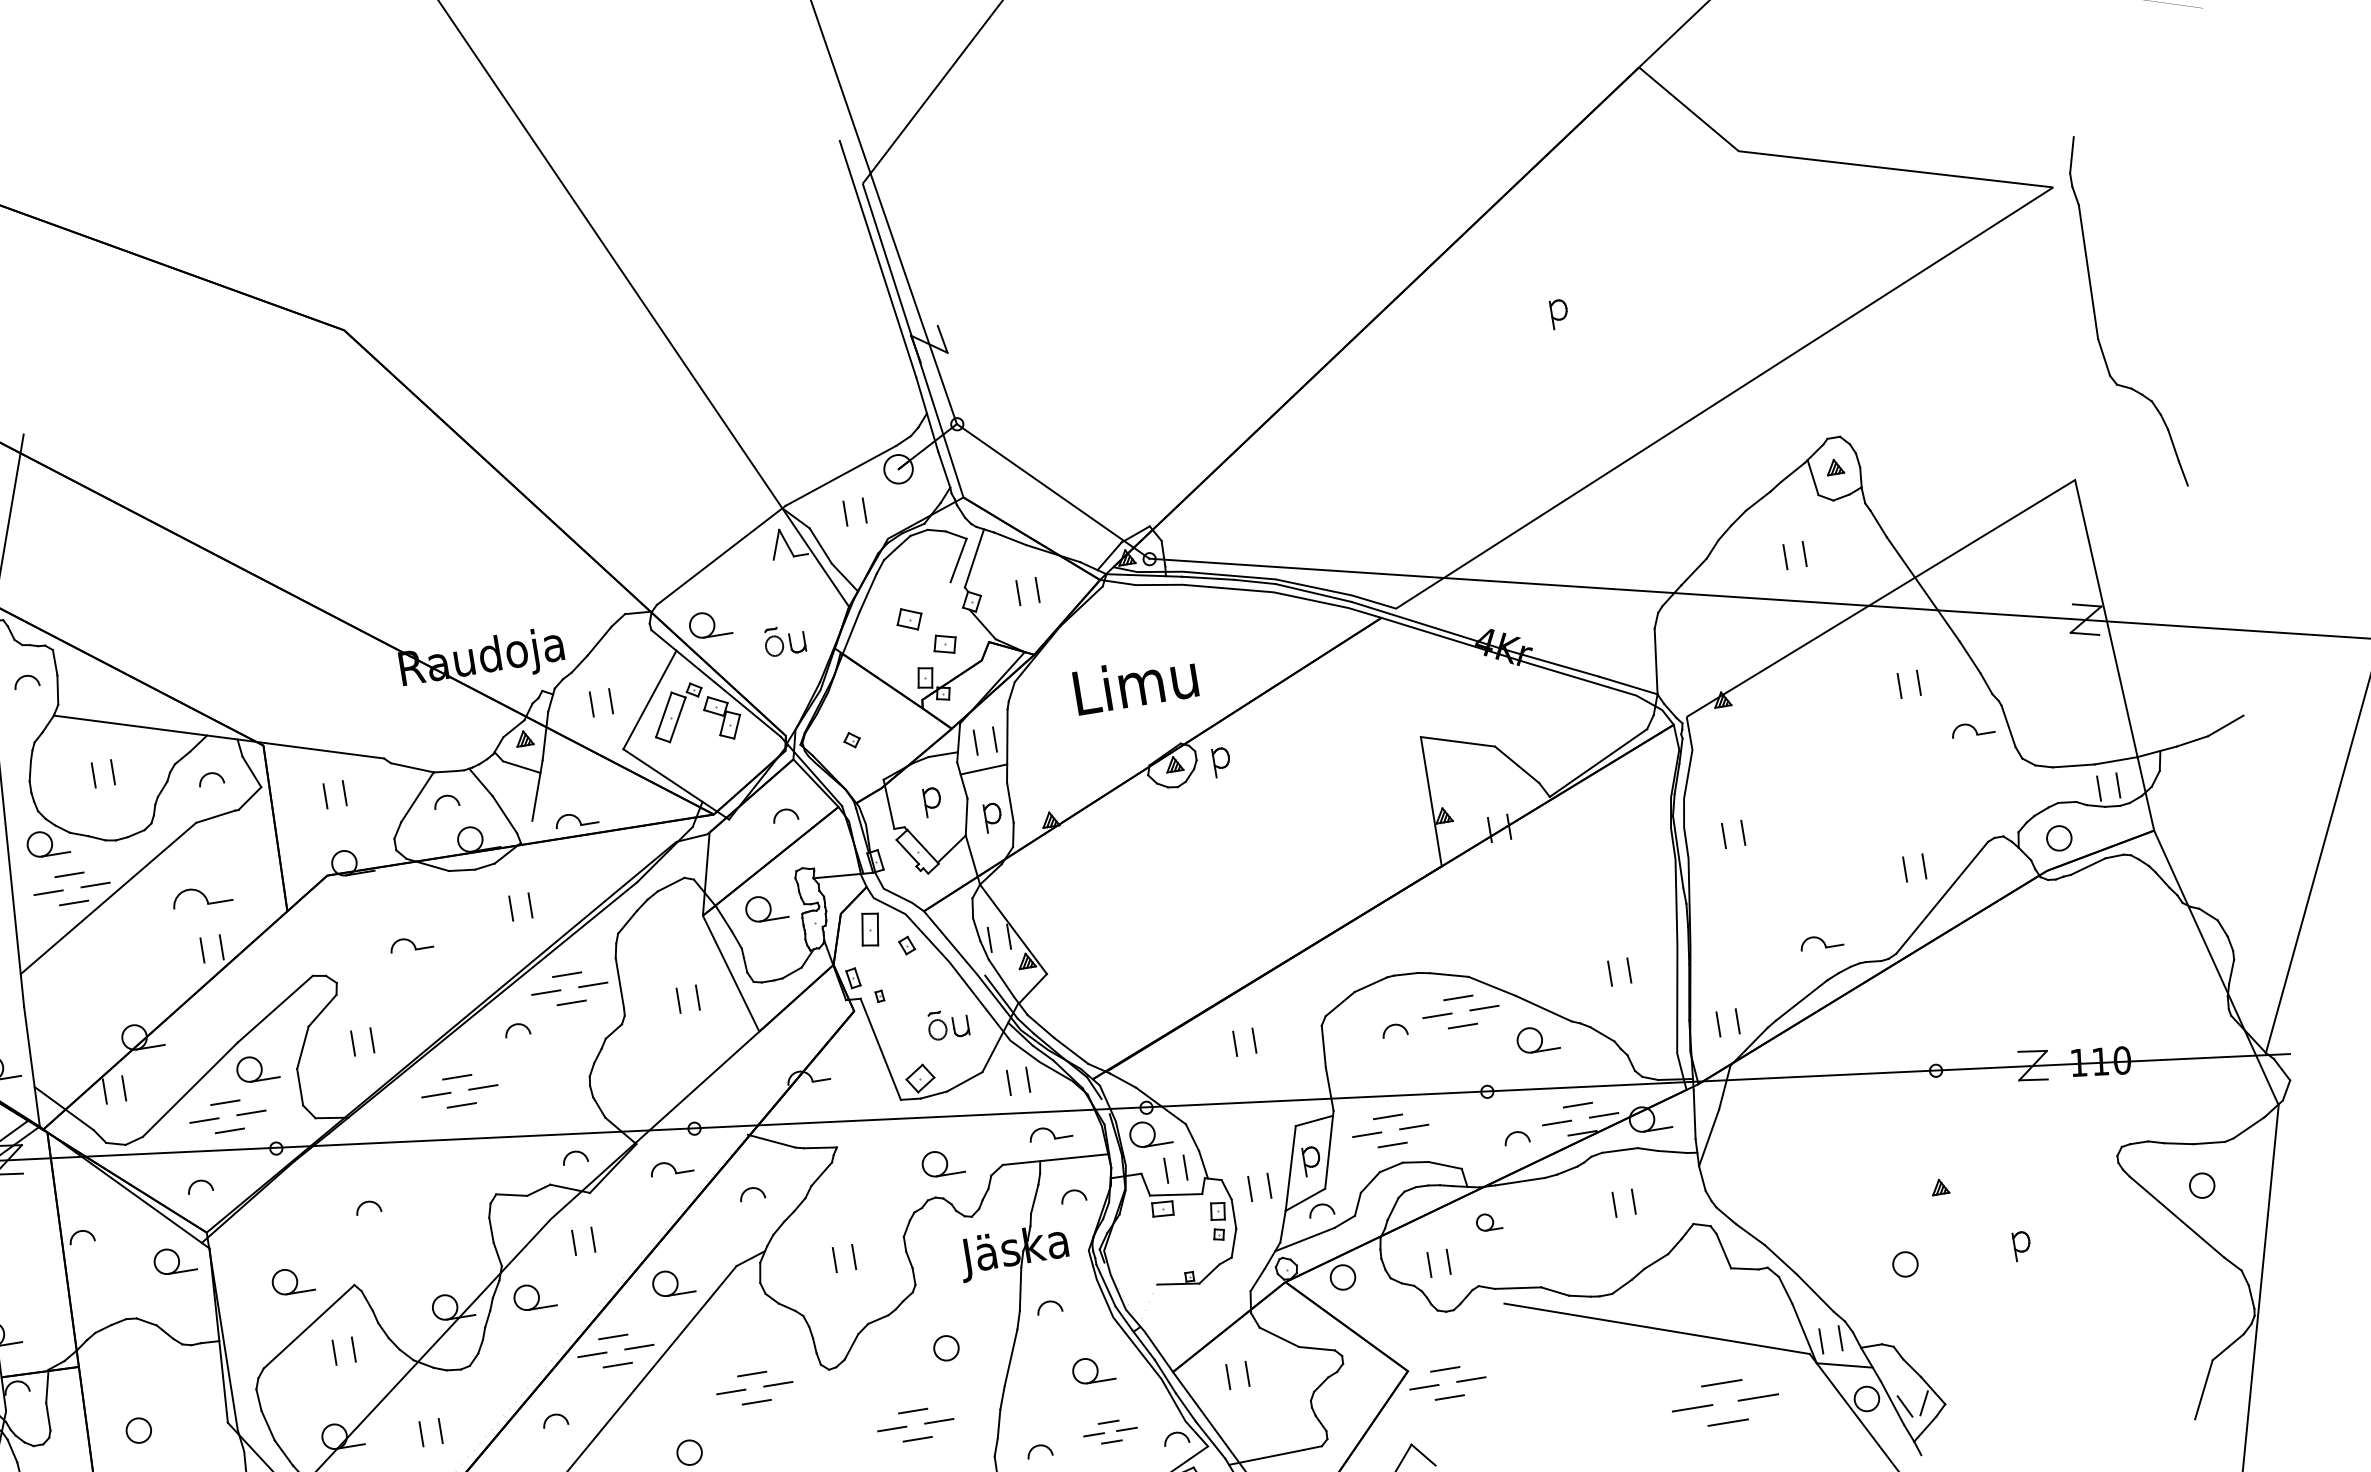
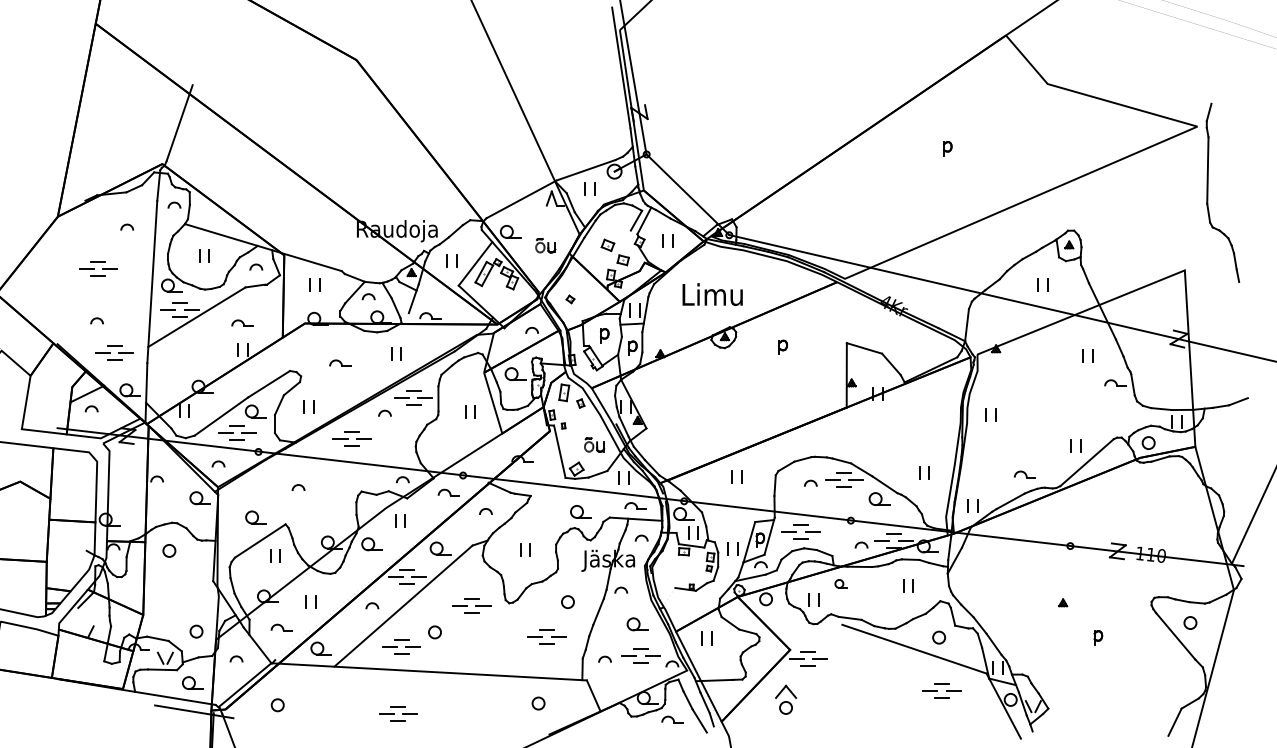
part: (1220, 760) -> (782, 346), moved
part: (201, 894) -> (242, 322), size x0.71
circle: (1904, 1264) -> (938, 637), moved
part: (1724, 1402) -> (941, 690), size x0.71
circle: (138, 1429) -> (169, 550), moved
part: (1109, 1431) -> (640, 655), size x1.43

